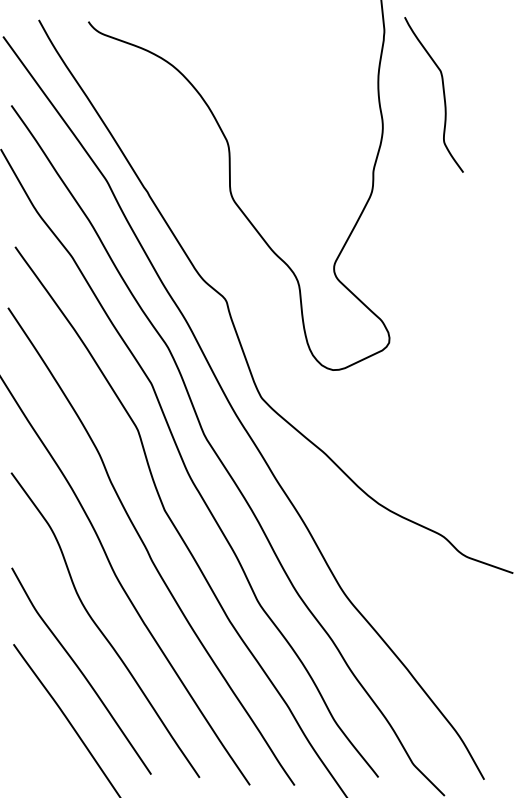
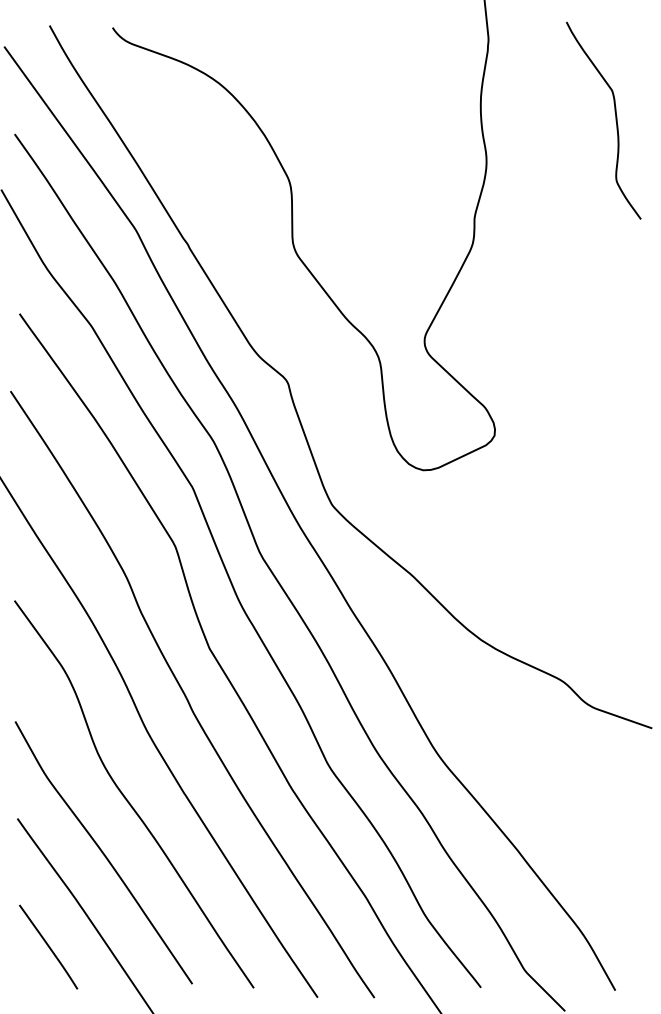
curve: (442, 90) -> (614, 115), moved
line: (37, 745) -> (47, 947), added

